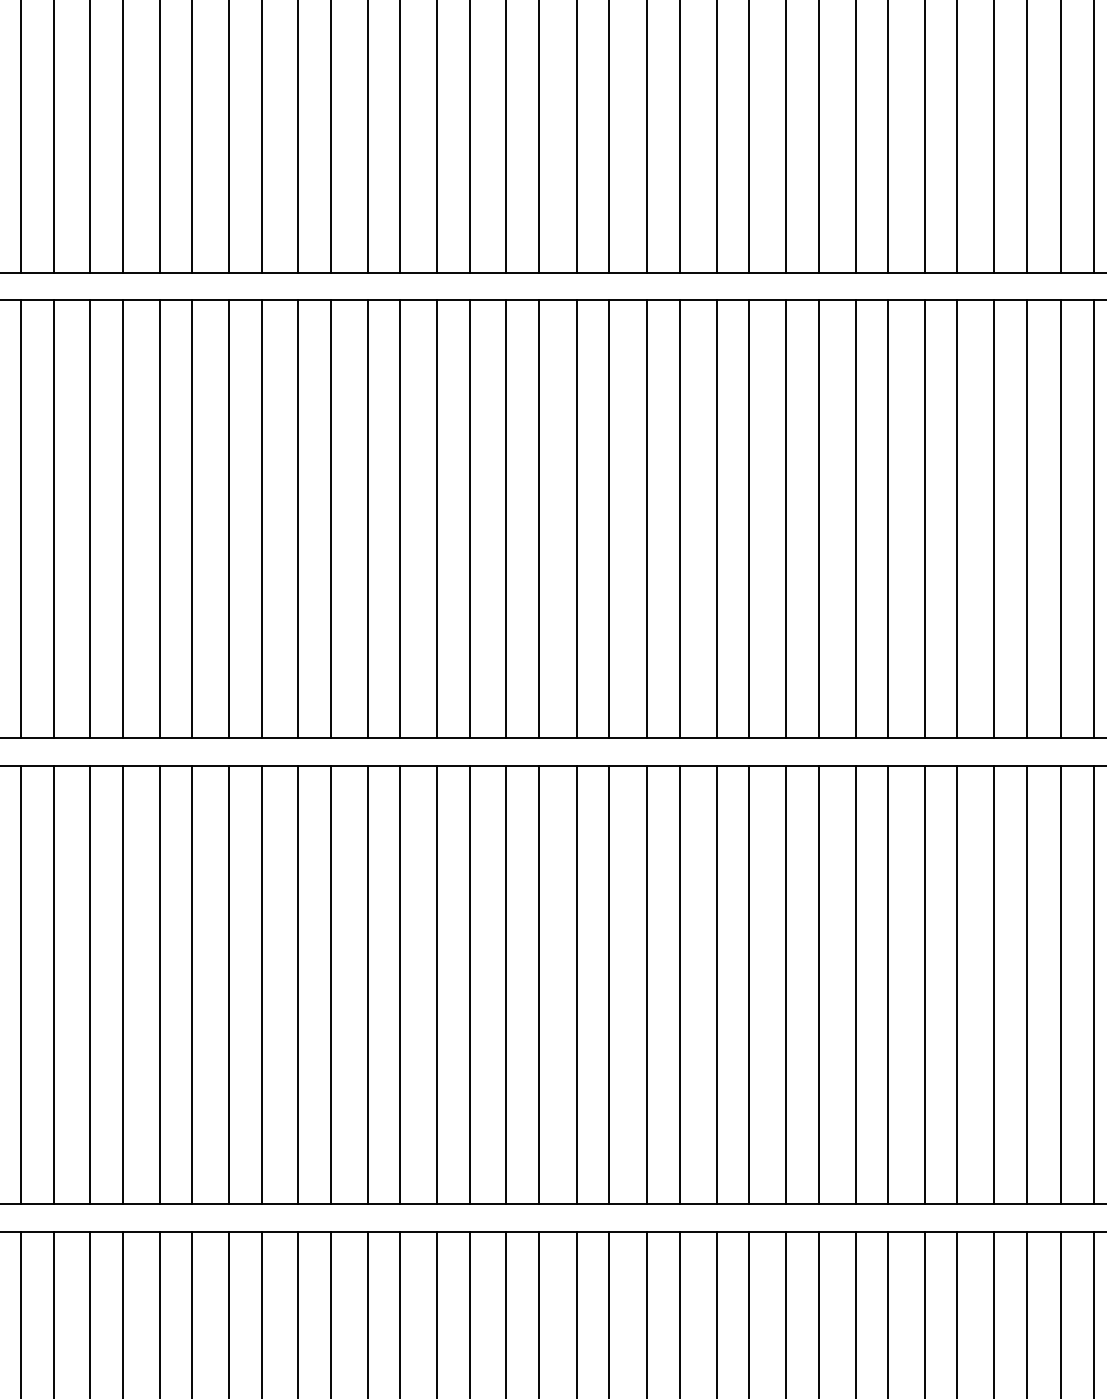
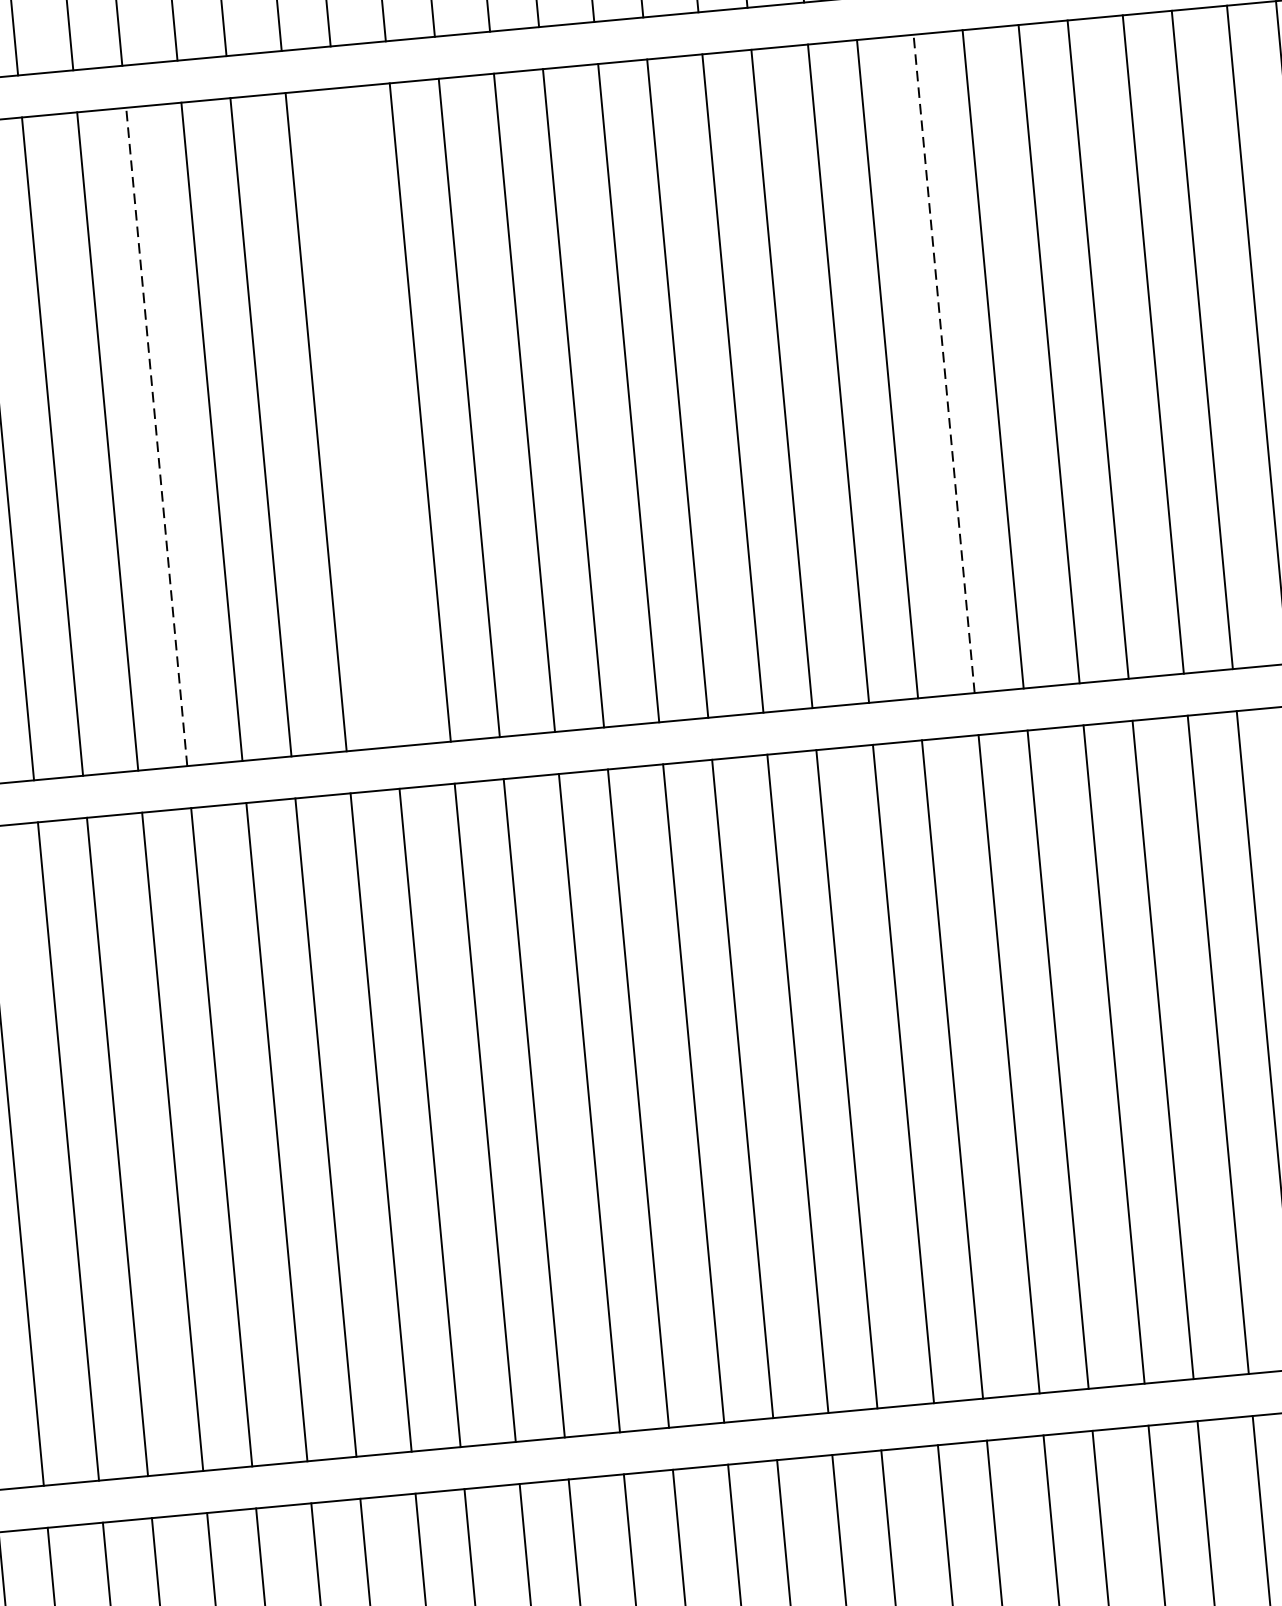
line: (123, 518) -> (157, 435), solid -> dashed
line: (647, 518) -> (944, 362), solid -> dashed
line: (261, 519) -> (364, 417), removed

